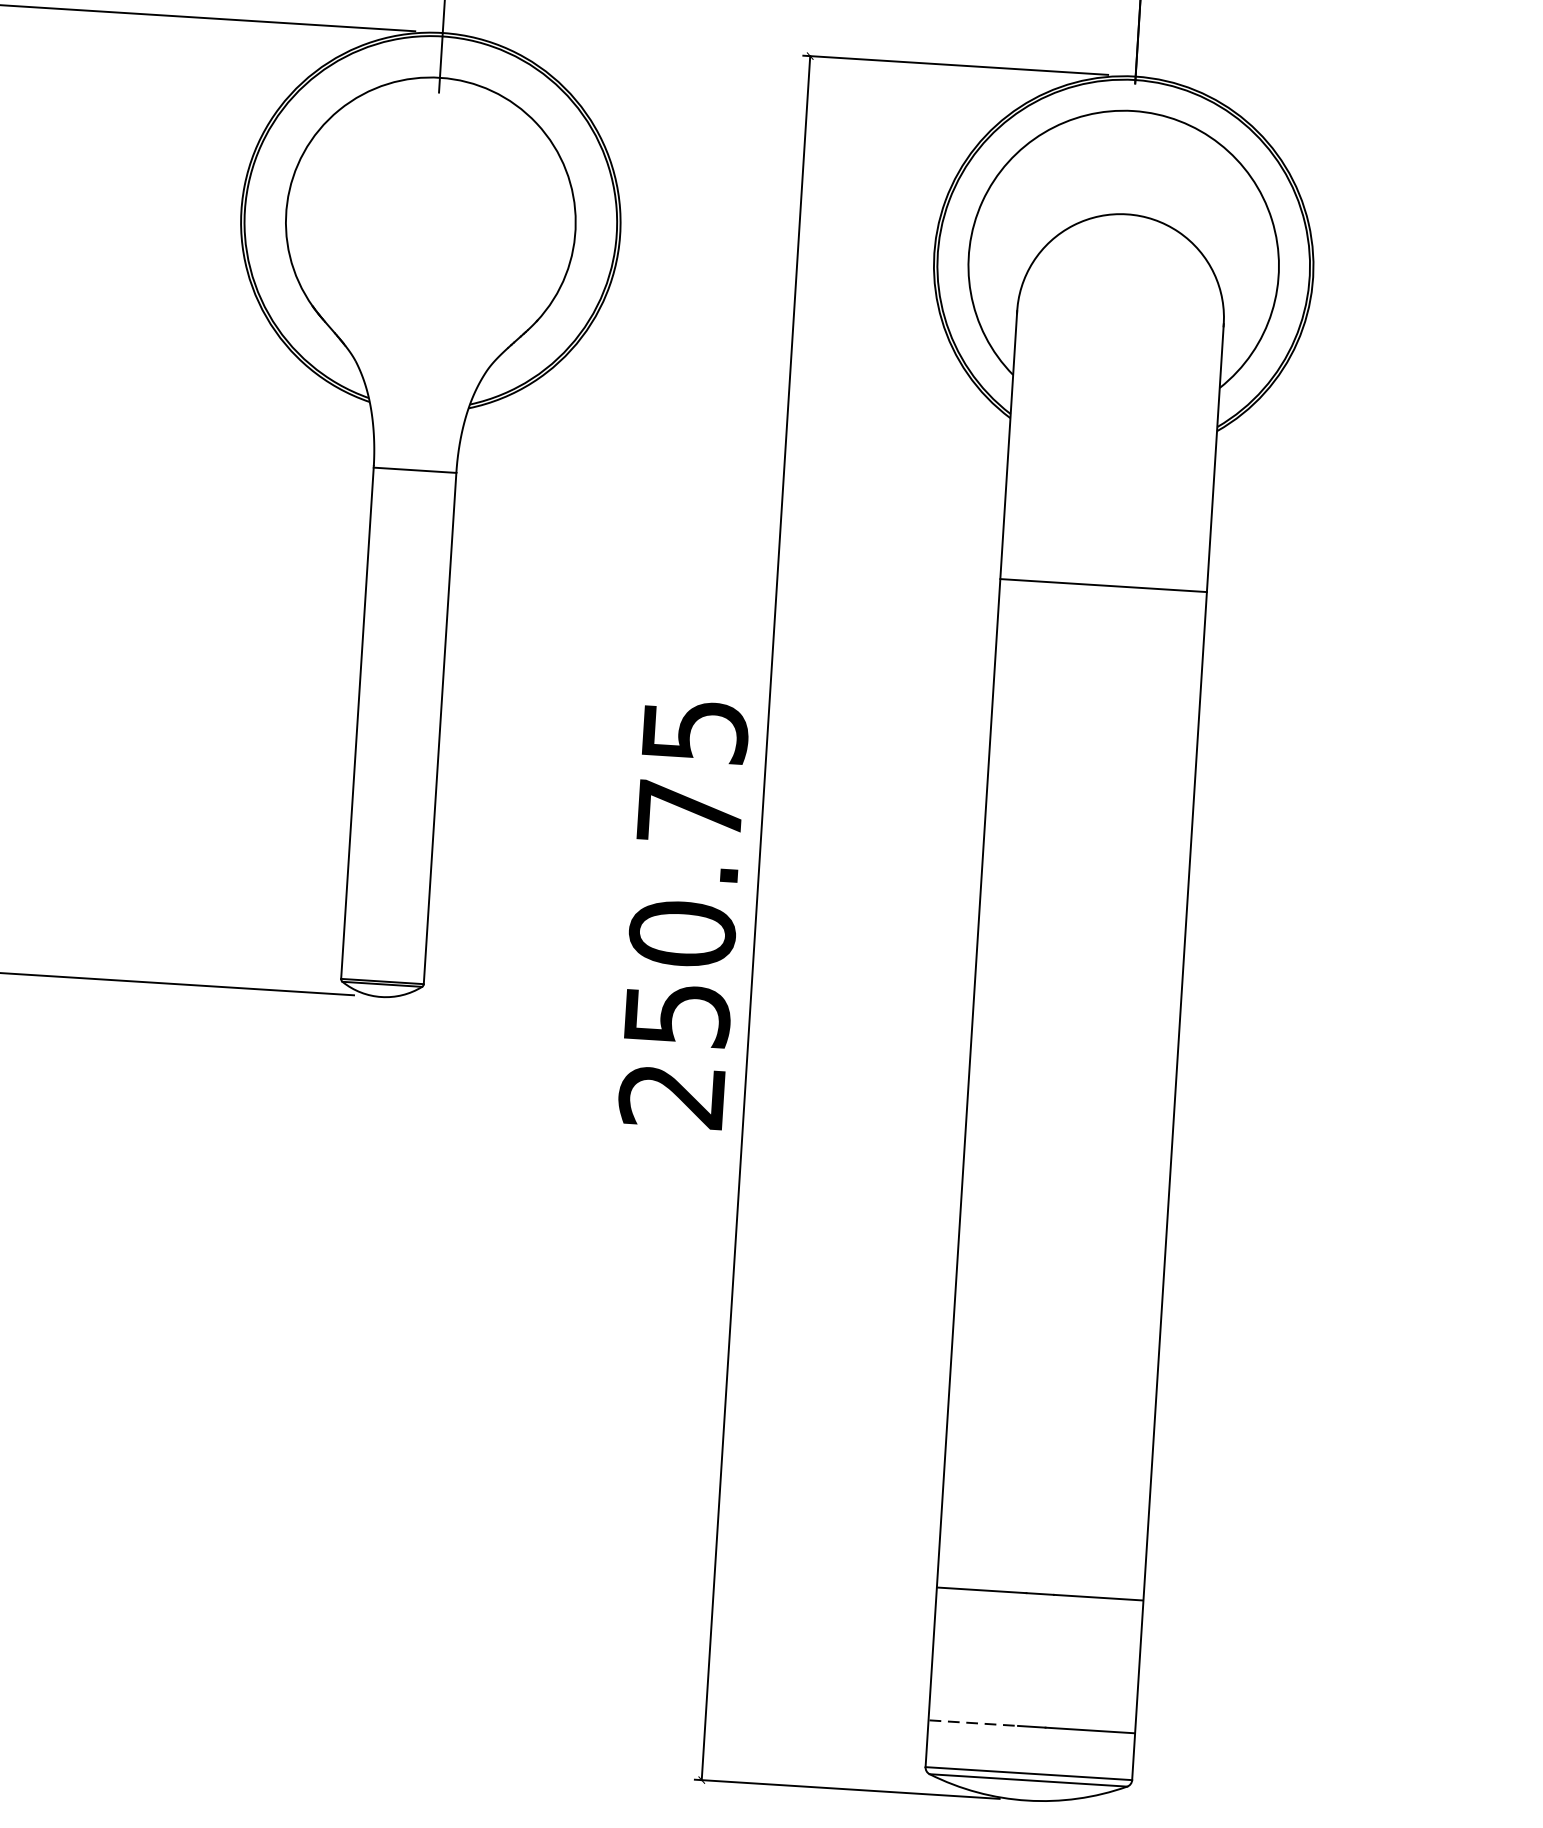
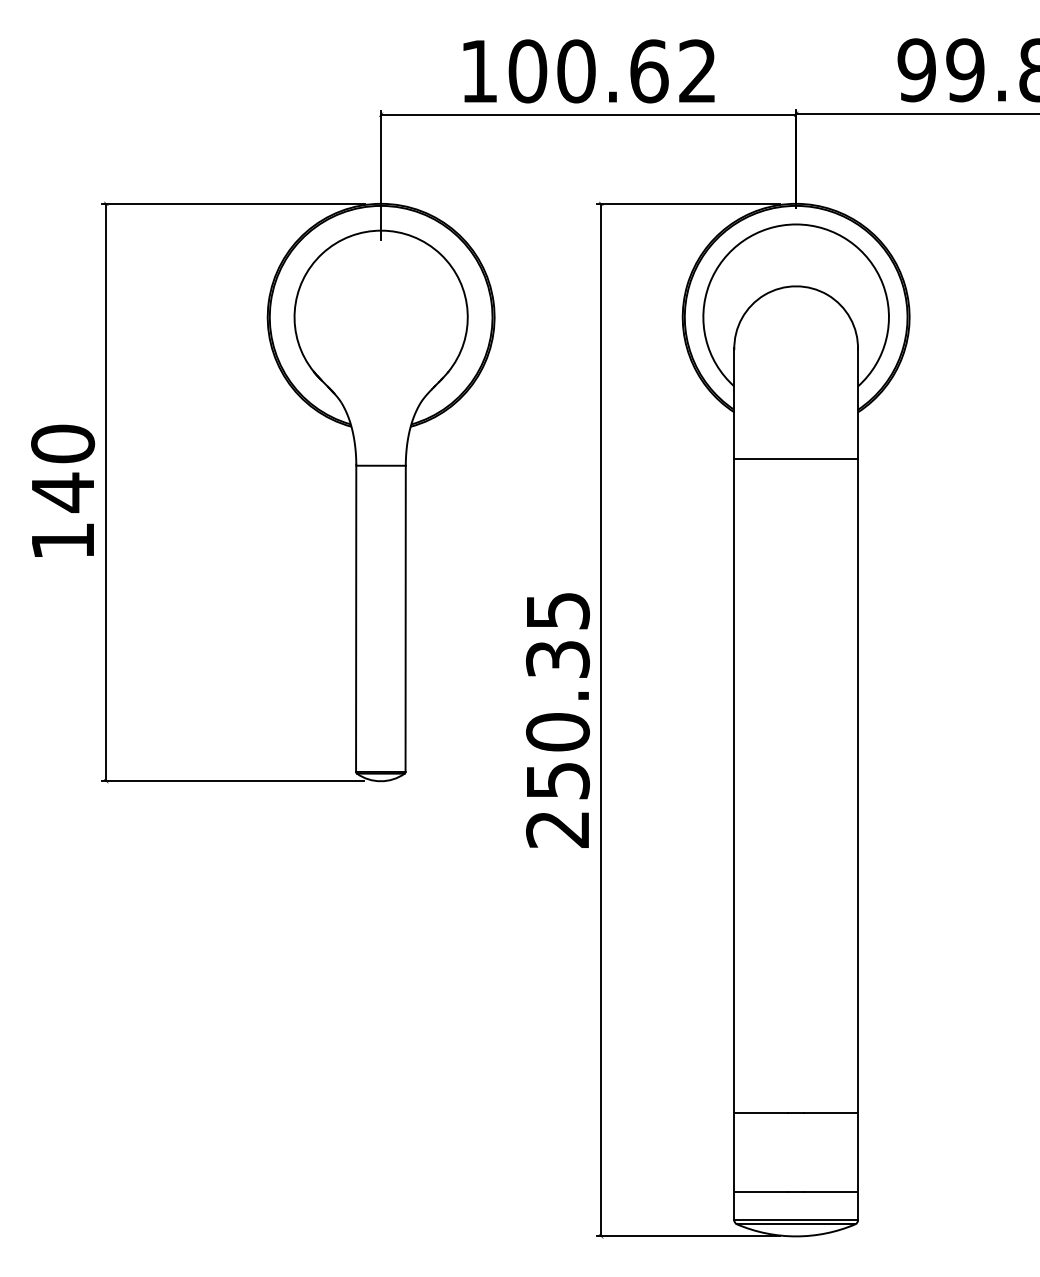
line: (1104, 585) -> (796, 458), moved
text: (689, 812) -> (557, 659), 250.75 -> 250.35
line: (973, 1723) -> (761, 1192), dashed -> solid

